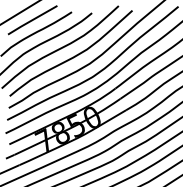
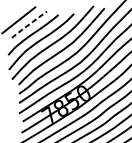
line: (32, 20) -> (29, 24), solid -> dashed

